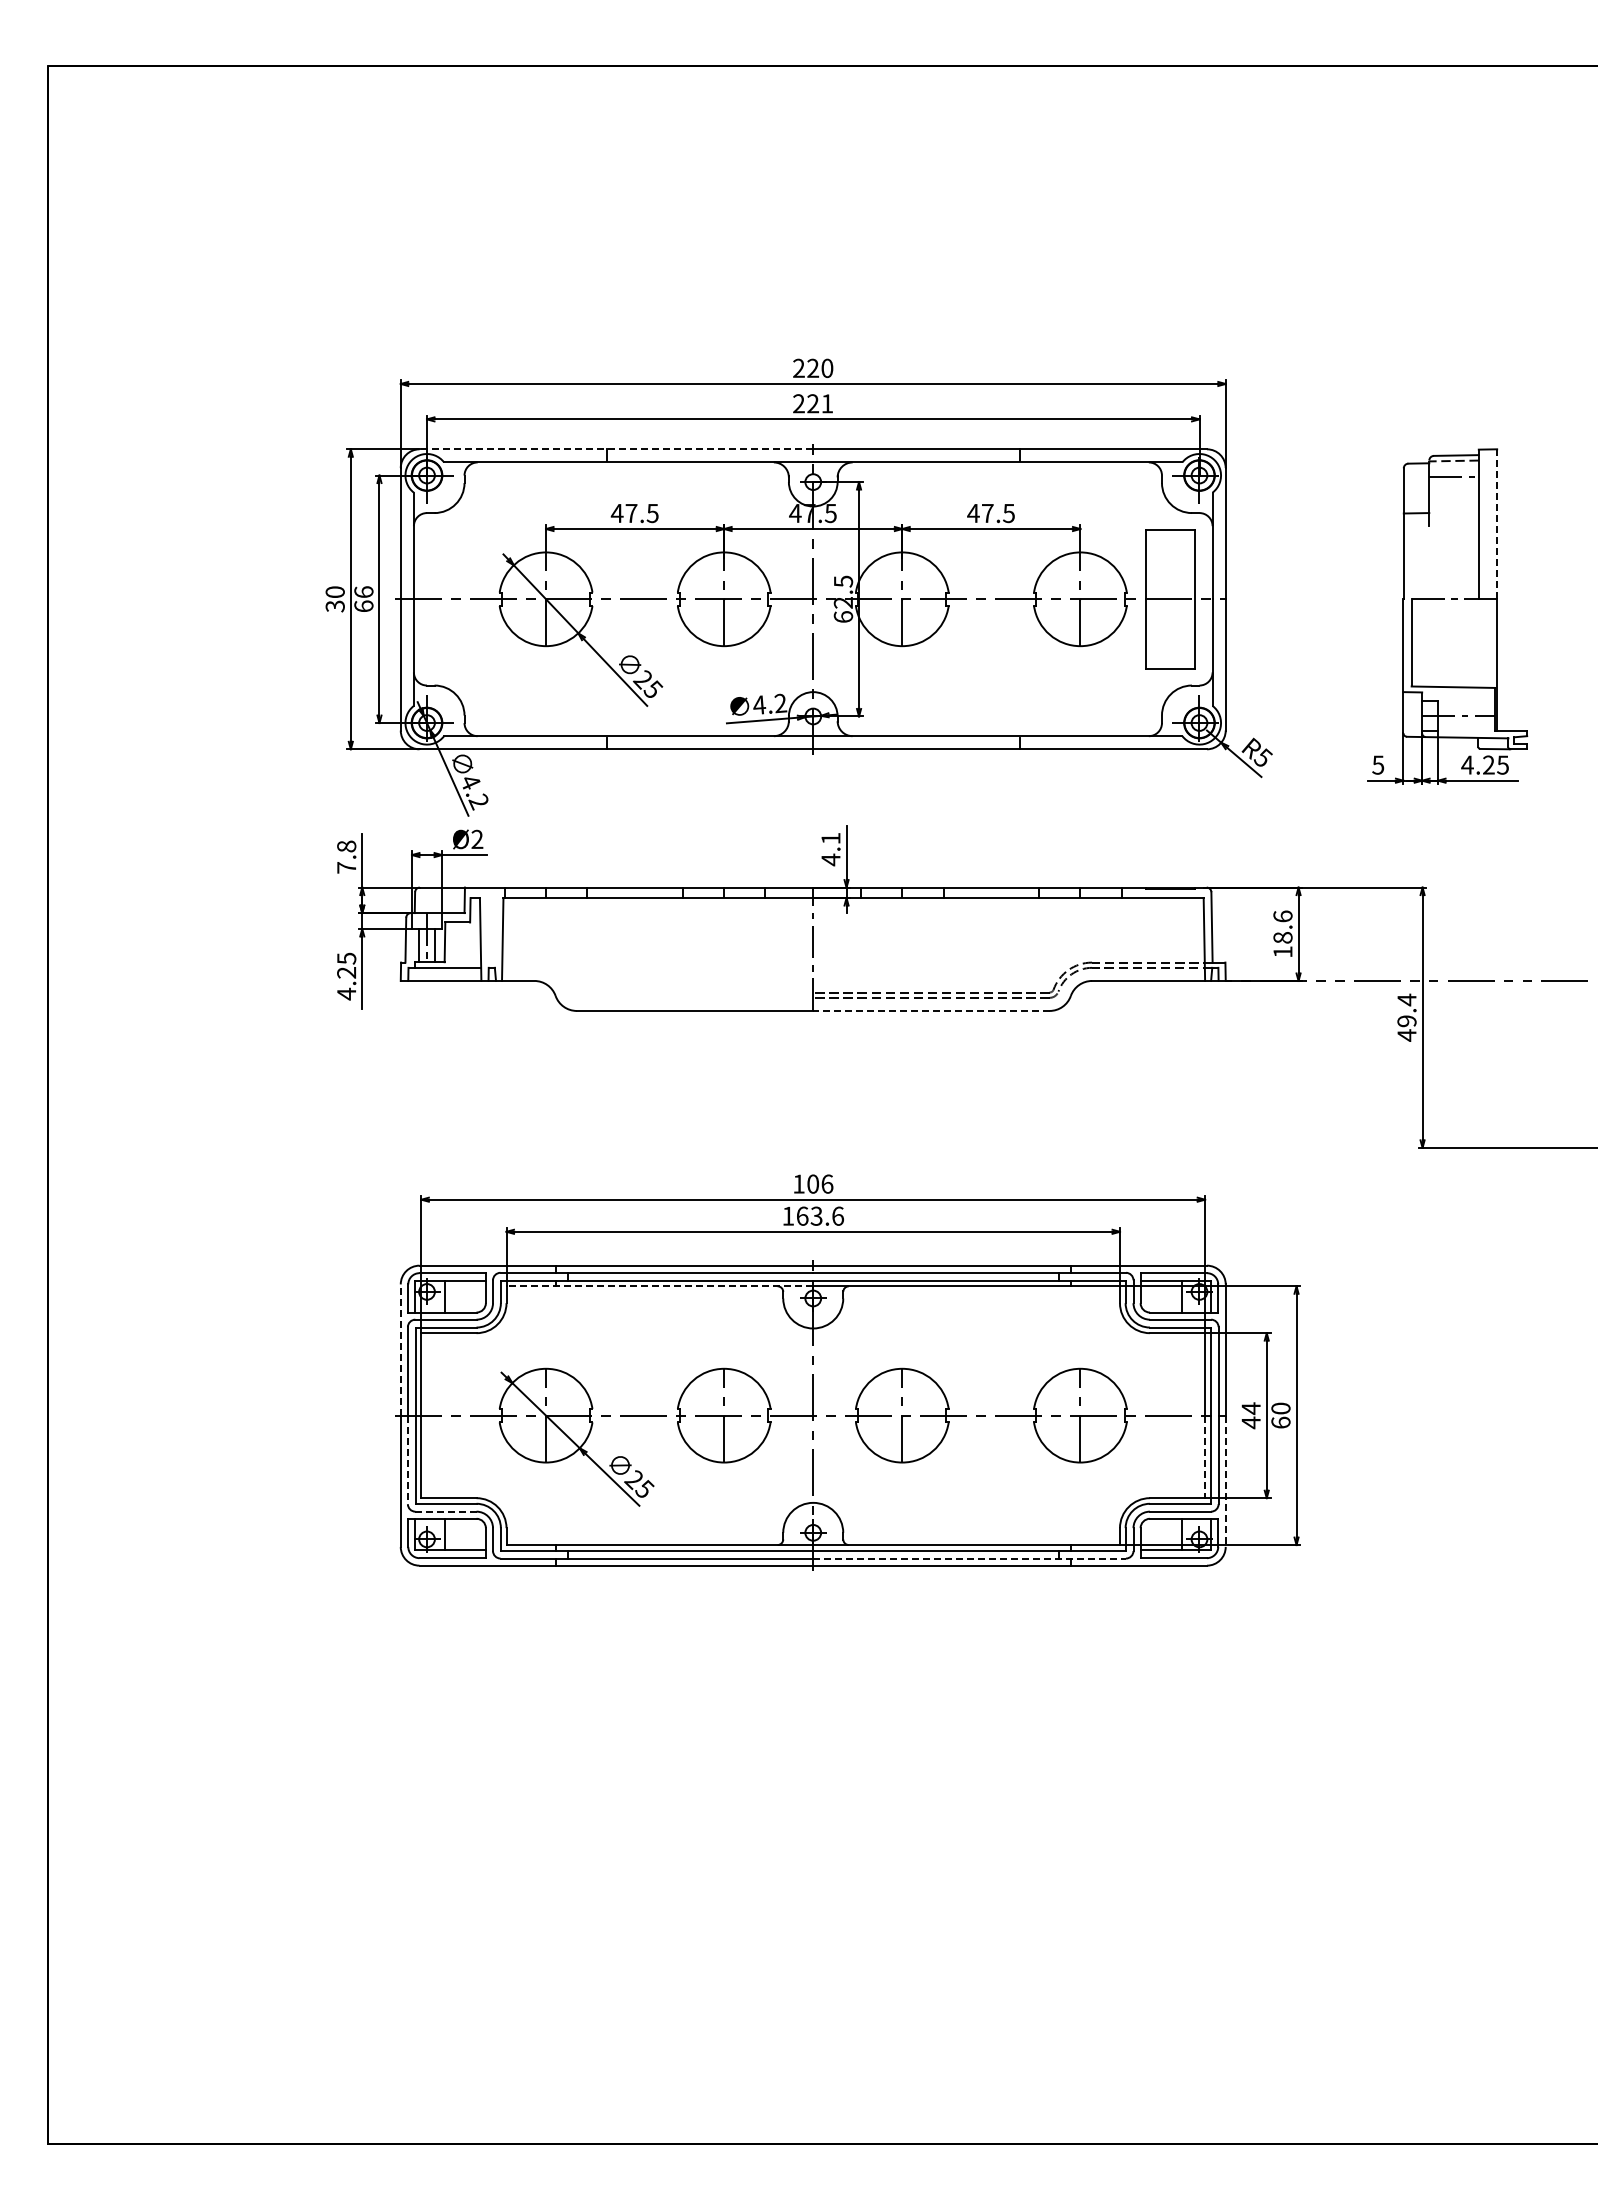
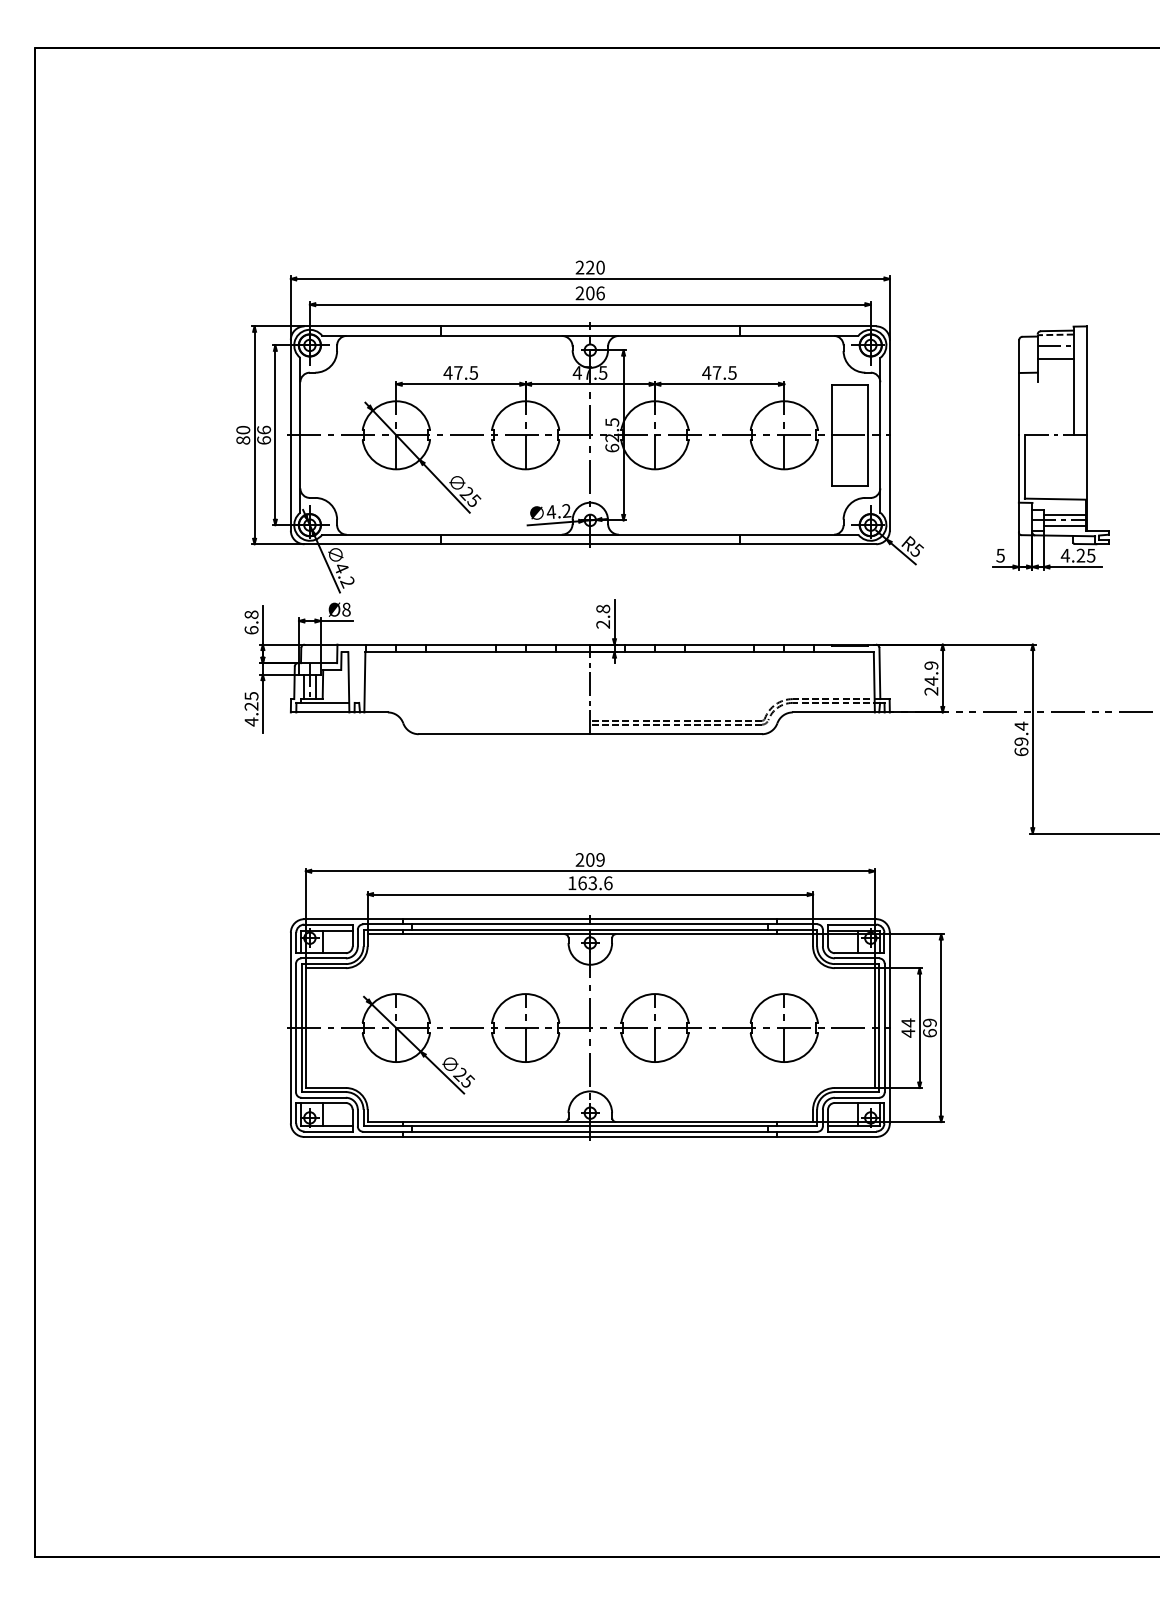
text: (820, 403) -> (595, 293), 221 -> 206
line: (616, 449) -> (447, 326), dashed -> solid
line: (1453, 493) -> (1055, 358), added
line: (1497, 524) -> (1087, 380), dashed -> solid
text: (334, 606) -> (242, 440), 30 -> 80
line: (1466, 708) -> (1064, 514), added
line: (1466, 724) -> (1064, 526), added
text: (477, 839) -> (346, 609), Ø2 -> Ø8
text: (830, 849) -> (602, 616), 4.1 -> 2.8
text: (346, 867) -> (251, 630), 7.8 -> 6.8
text: (1282, 933) -> (931, 677), 18.6 -> 24.9
line: (930, 1010) -> (675, 733), dashed -> solid
text: (1406, 1035) -> (1021, 752), 49.4 -> 69.4
text: (813, 1183) -> (590, 859), 106 -> 209
line: (659, 1286) -> (478, 934), dashed -> solid
line: (400, 1350) -> (290, 980), dashed -> solid
text: (1280, 1408) -> (929, 1022), 60 -> 69
line: (1205, 1457) -> (875, 1058), dashed -> solid
line: (407, 1460) -> (295, 1060), dashed -> solid
line: (1225, 1481) -> (889, 1075), dashed -> solid
line: (445, 1511) -> (323, 1097), dashed -> solid
line: (970, 1558) -> (704, 1131), dashed -> solid

